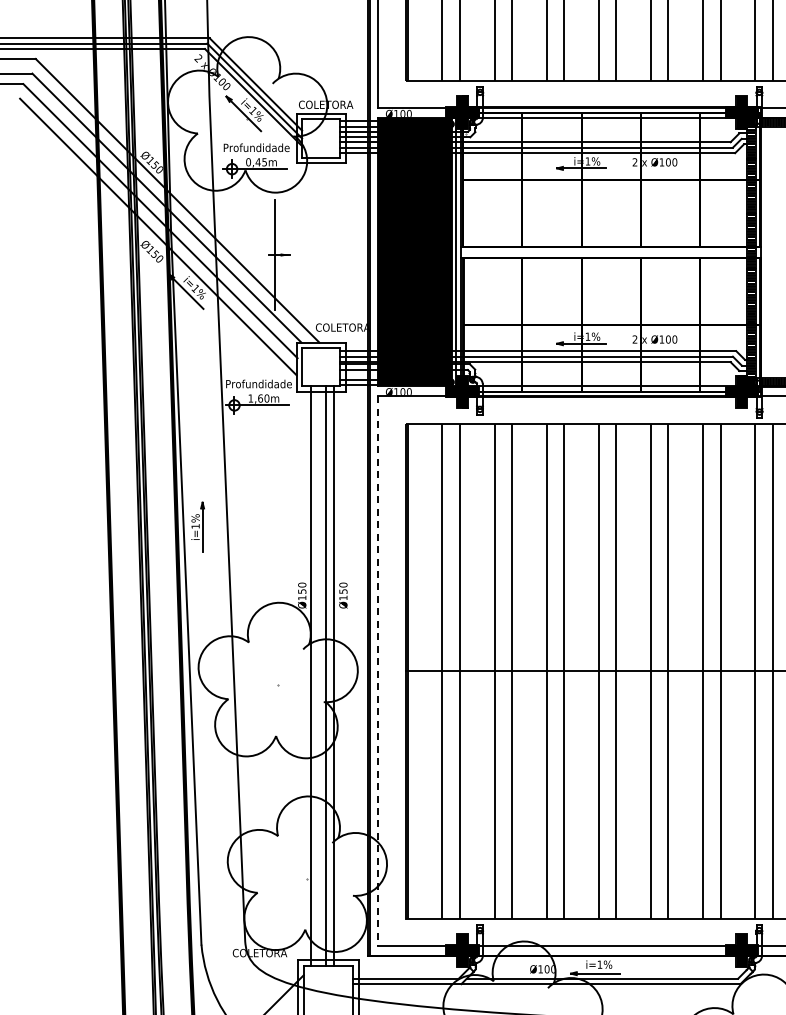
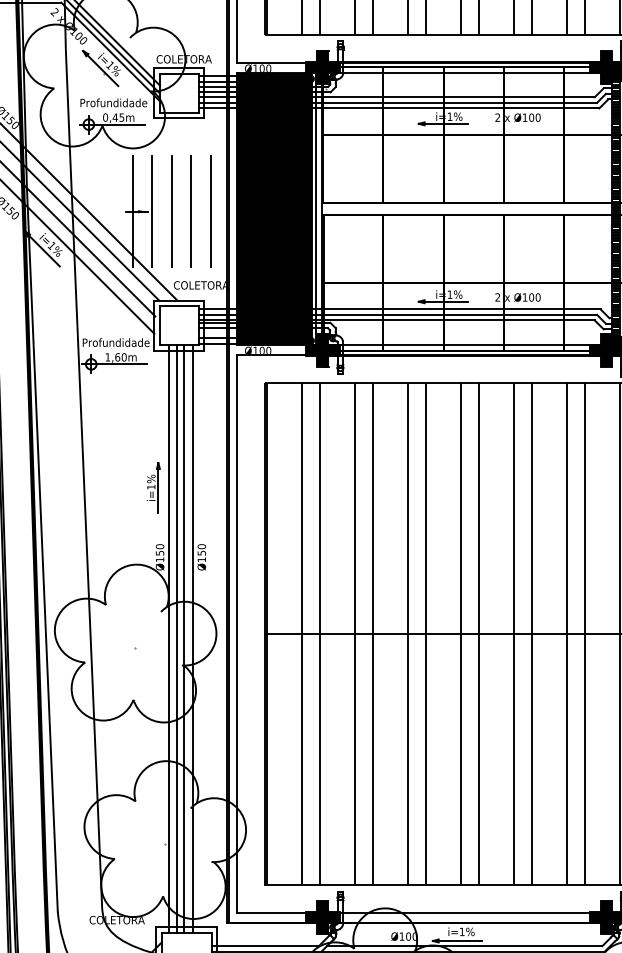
line: (294, 254) -> (152, 211), added
line: (313, 254) -> (171, 211), added
line: (332, 254) -> (190, 211), added
line: (351, 254) -> (210, 211), added
part: (197, 526) -> (153, 487), moved
line: (378, 671) -> (237, 634), dashed -> solid
line: (319, 675) -> (177, 638), added

